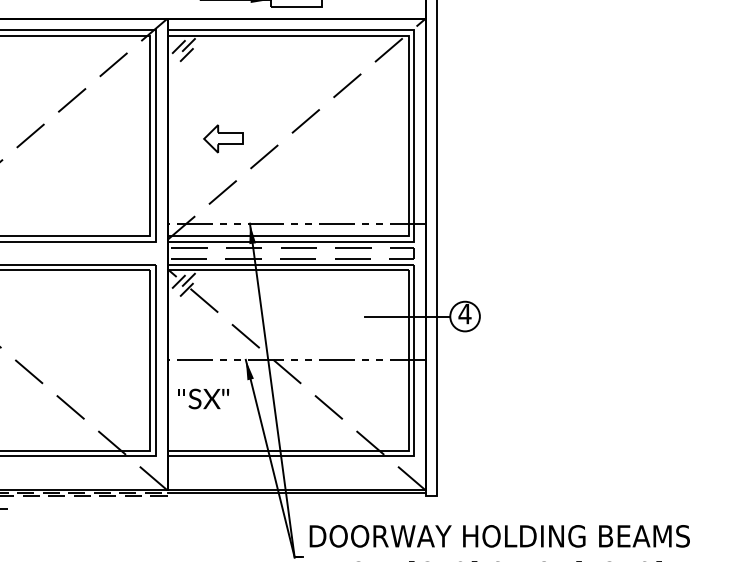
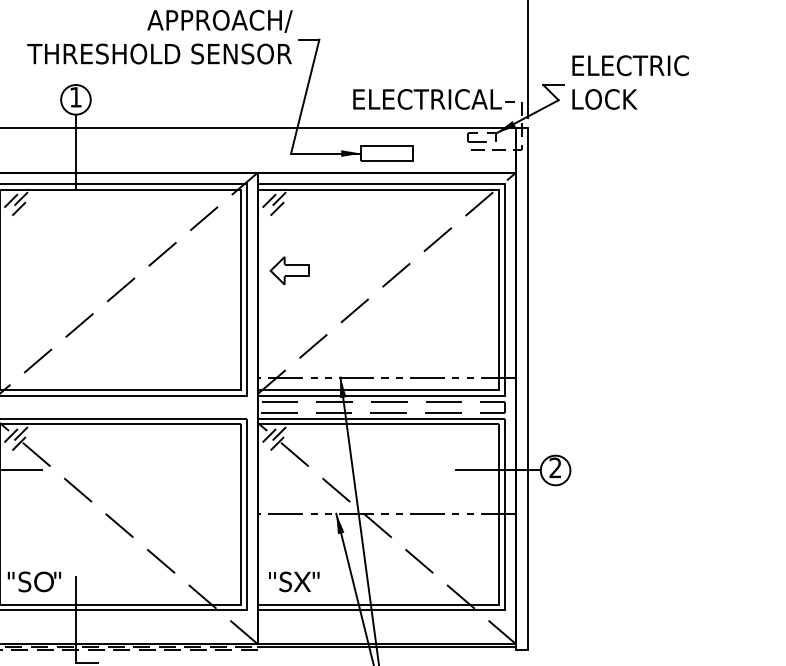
part: (223, 138) -> (289, 270), moved
text: (465, 313) -> (555, 467), 4 -> 2
text: (204, 398) -> (294, 581), moved

